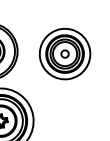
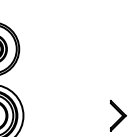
part: (64, 53) -> (62, 62), removed

